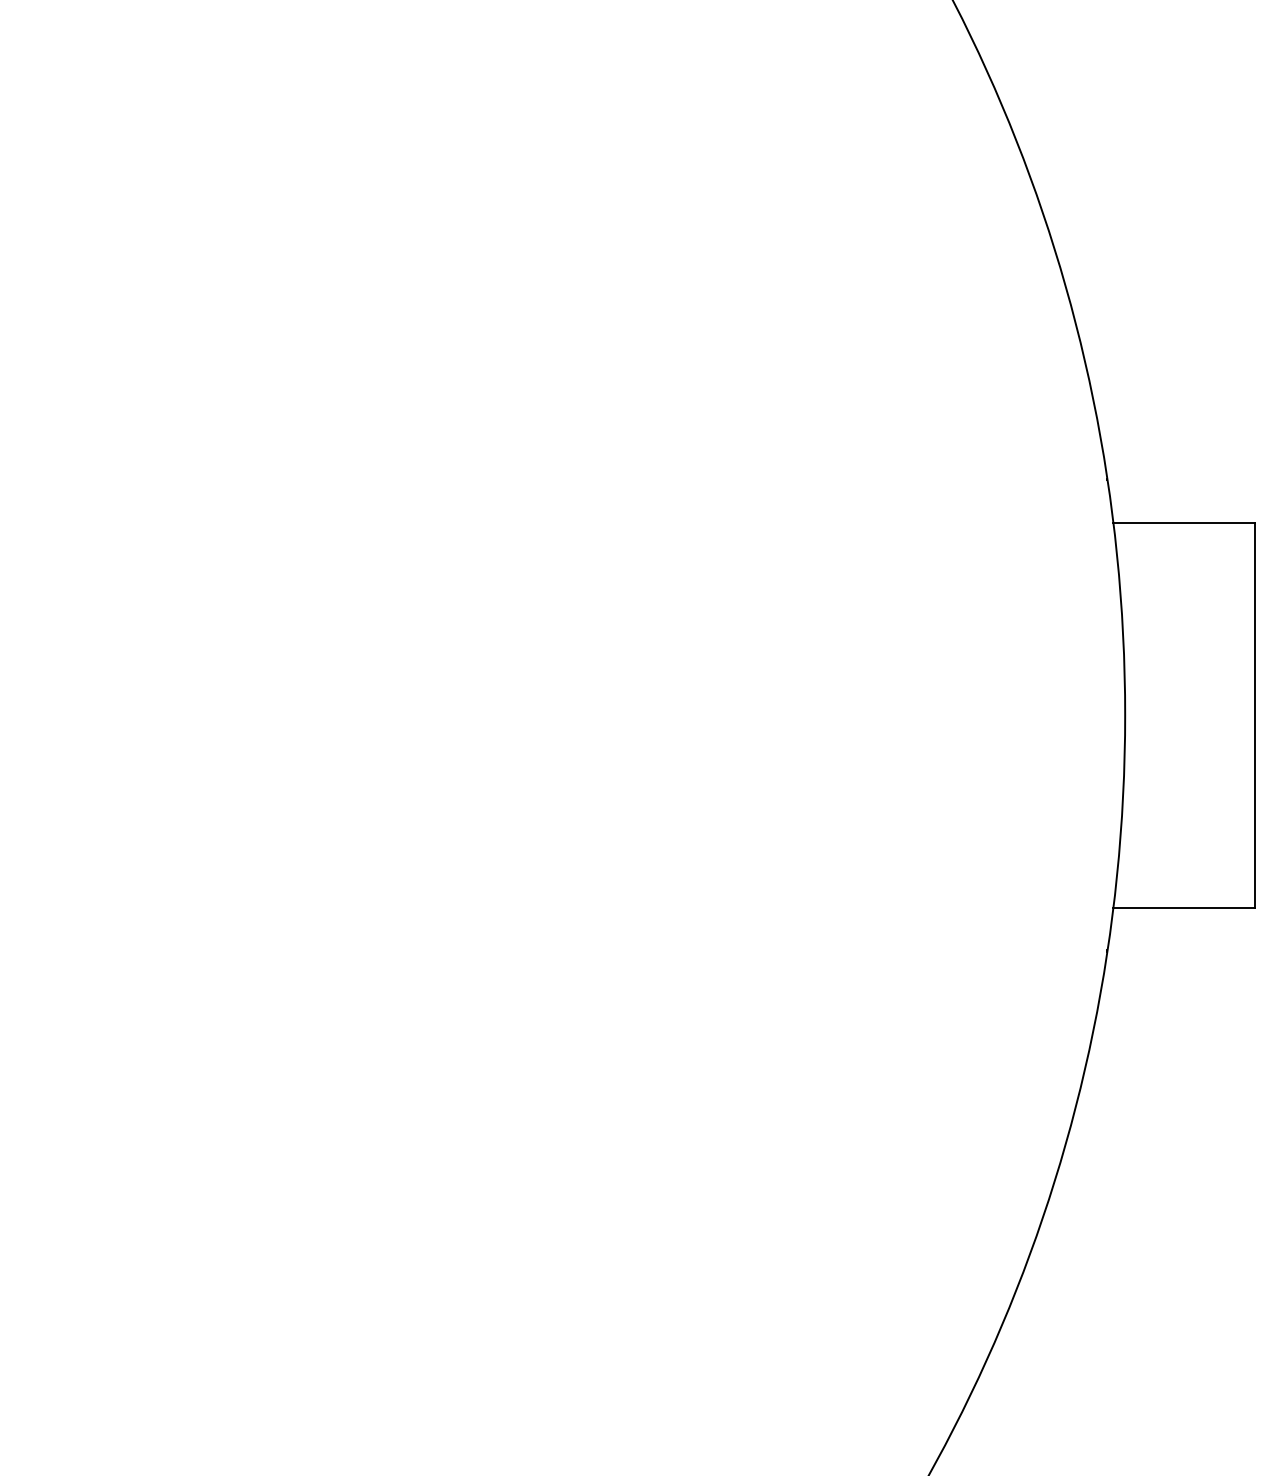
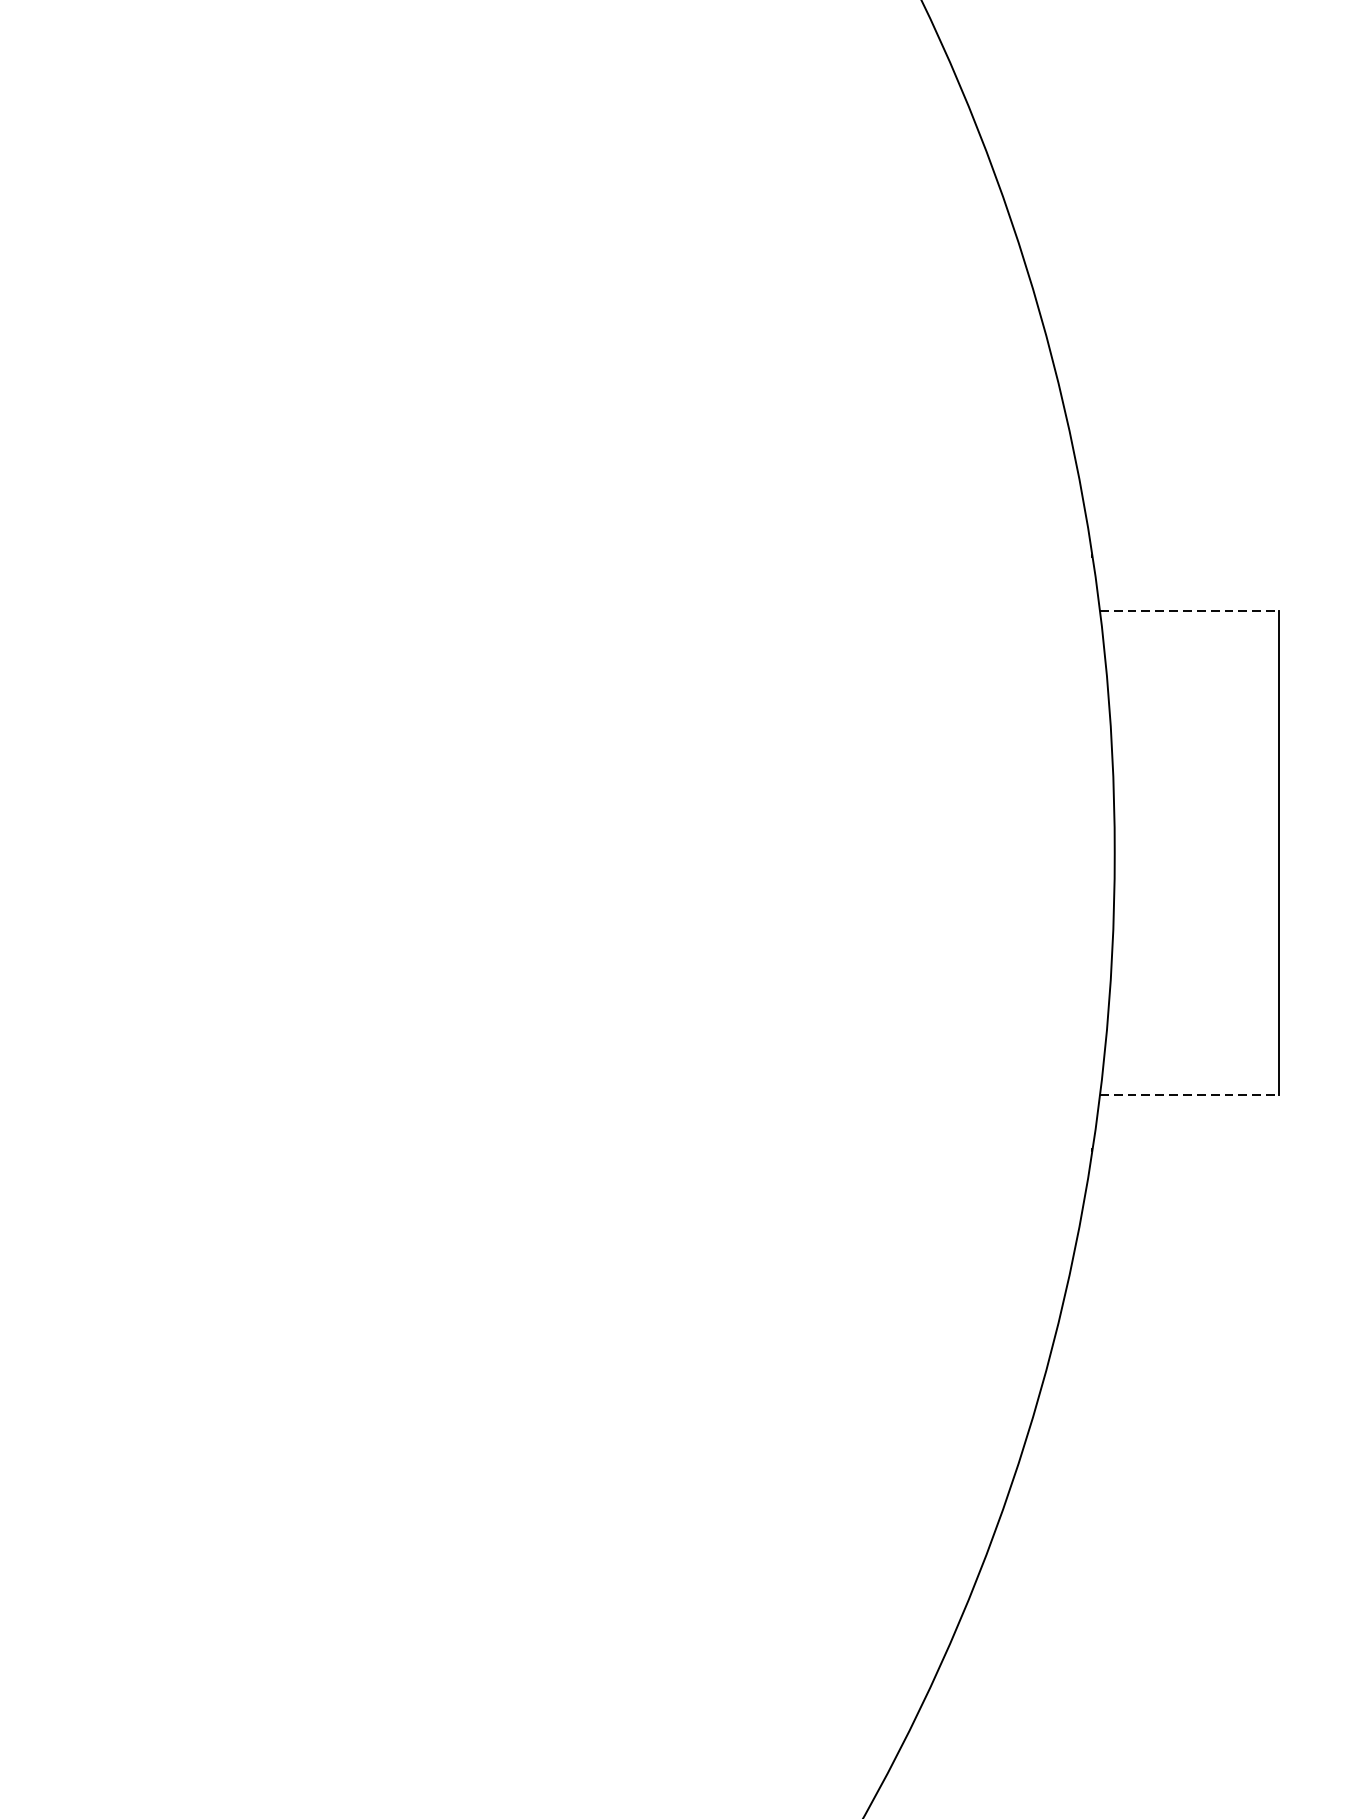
line: (1184, 523) -> (1189, 611), solid -> dashed
line: (1184, 907) -> (1189, 1095), solid -> dashed

